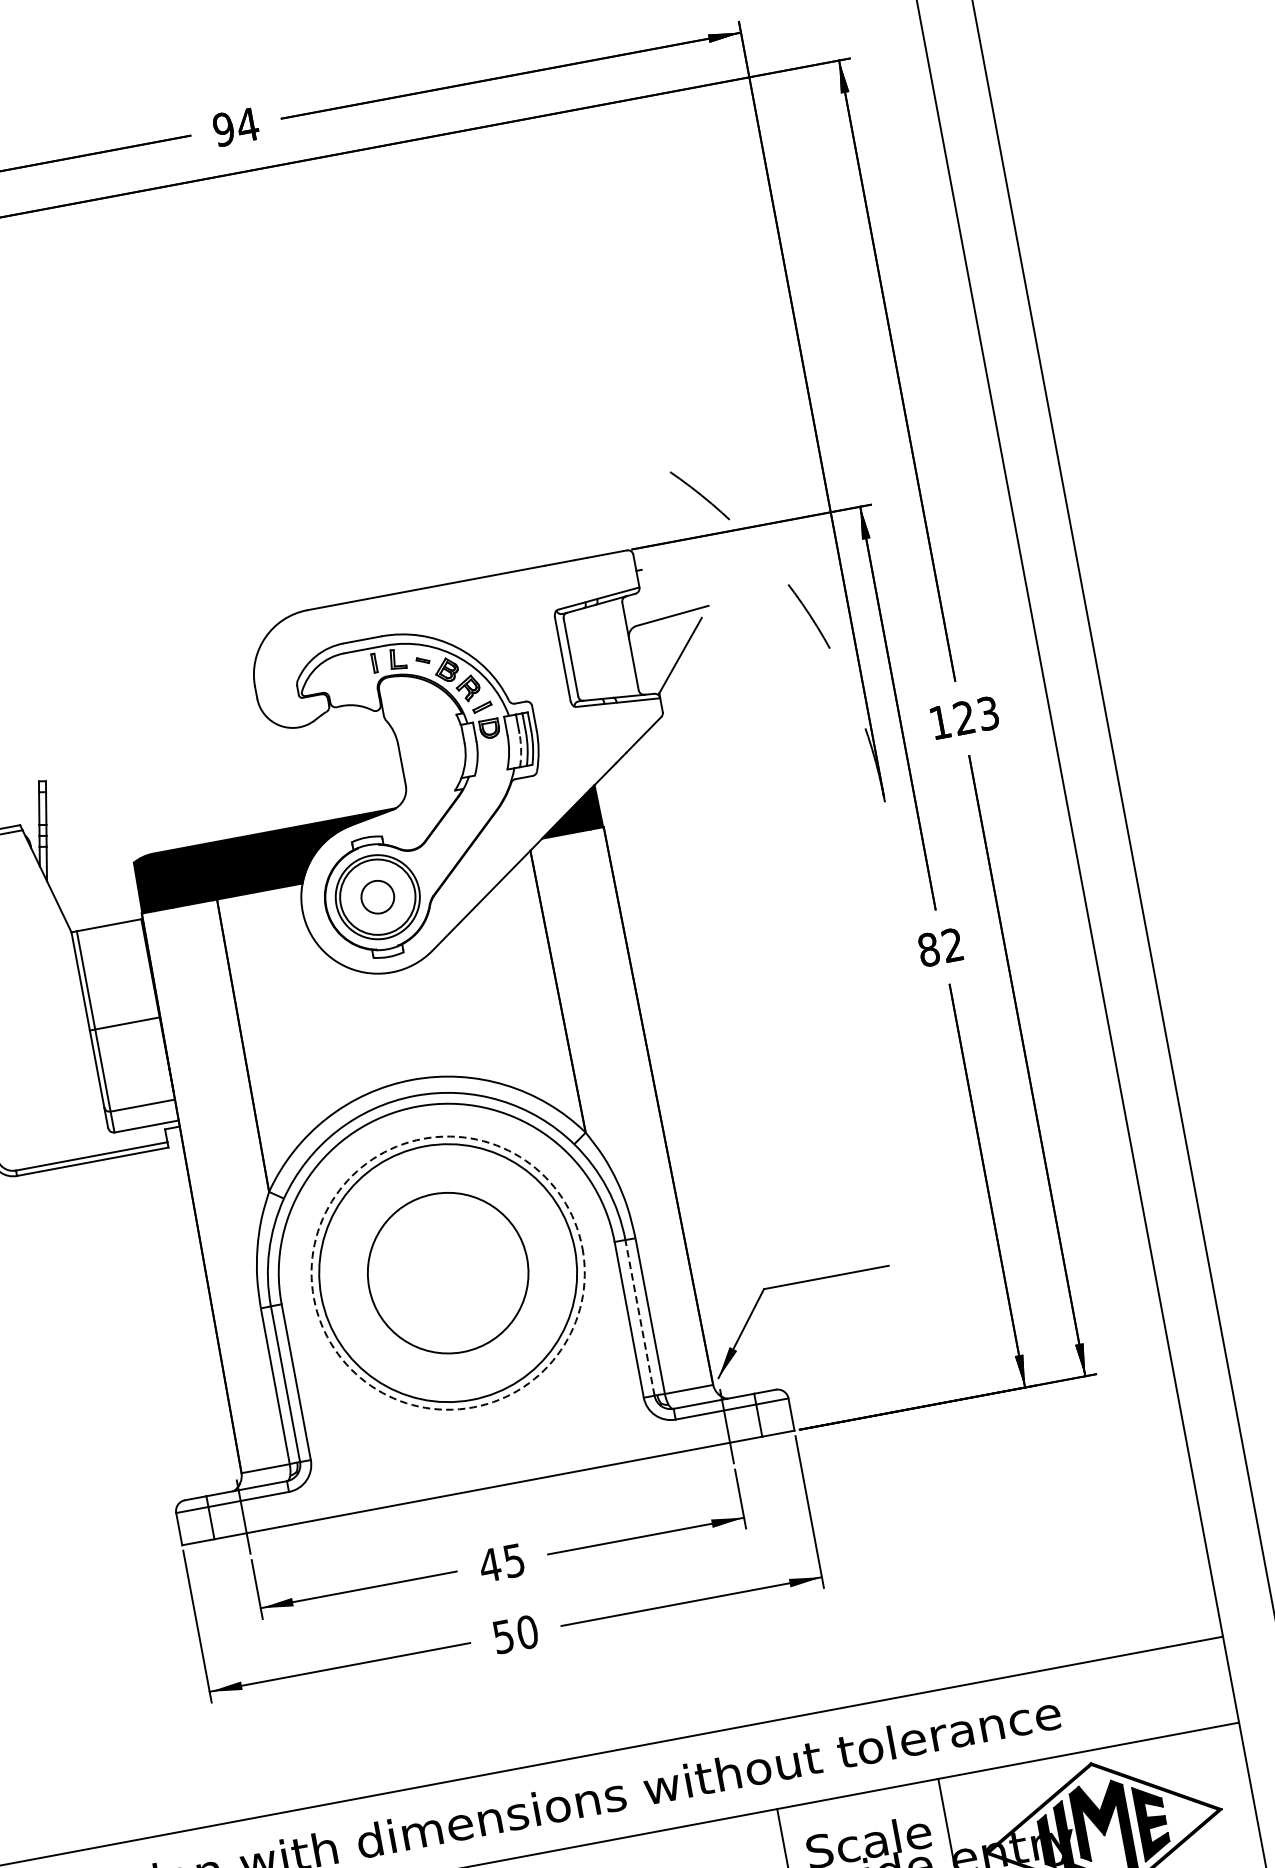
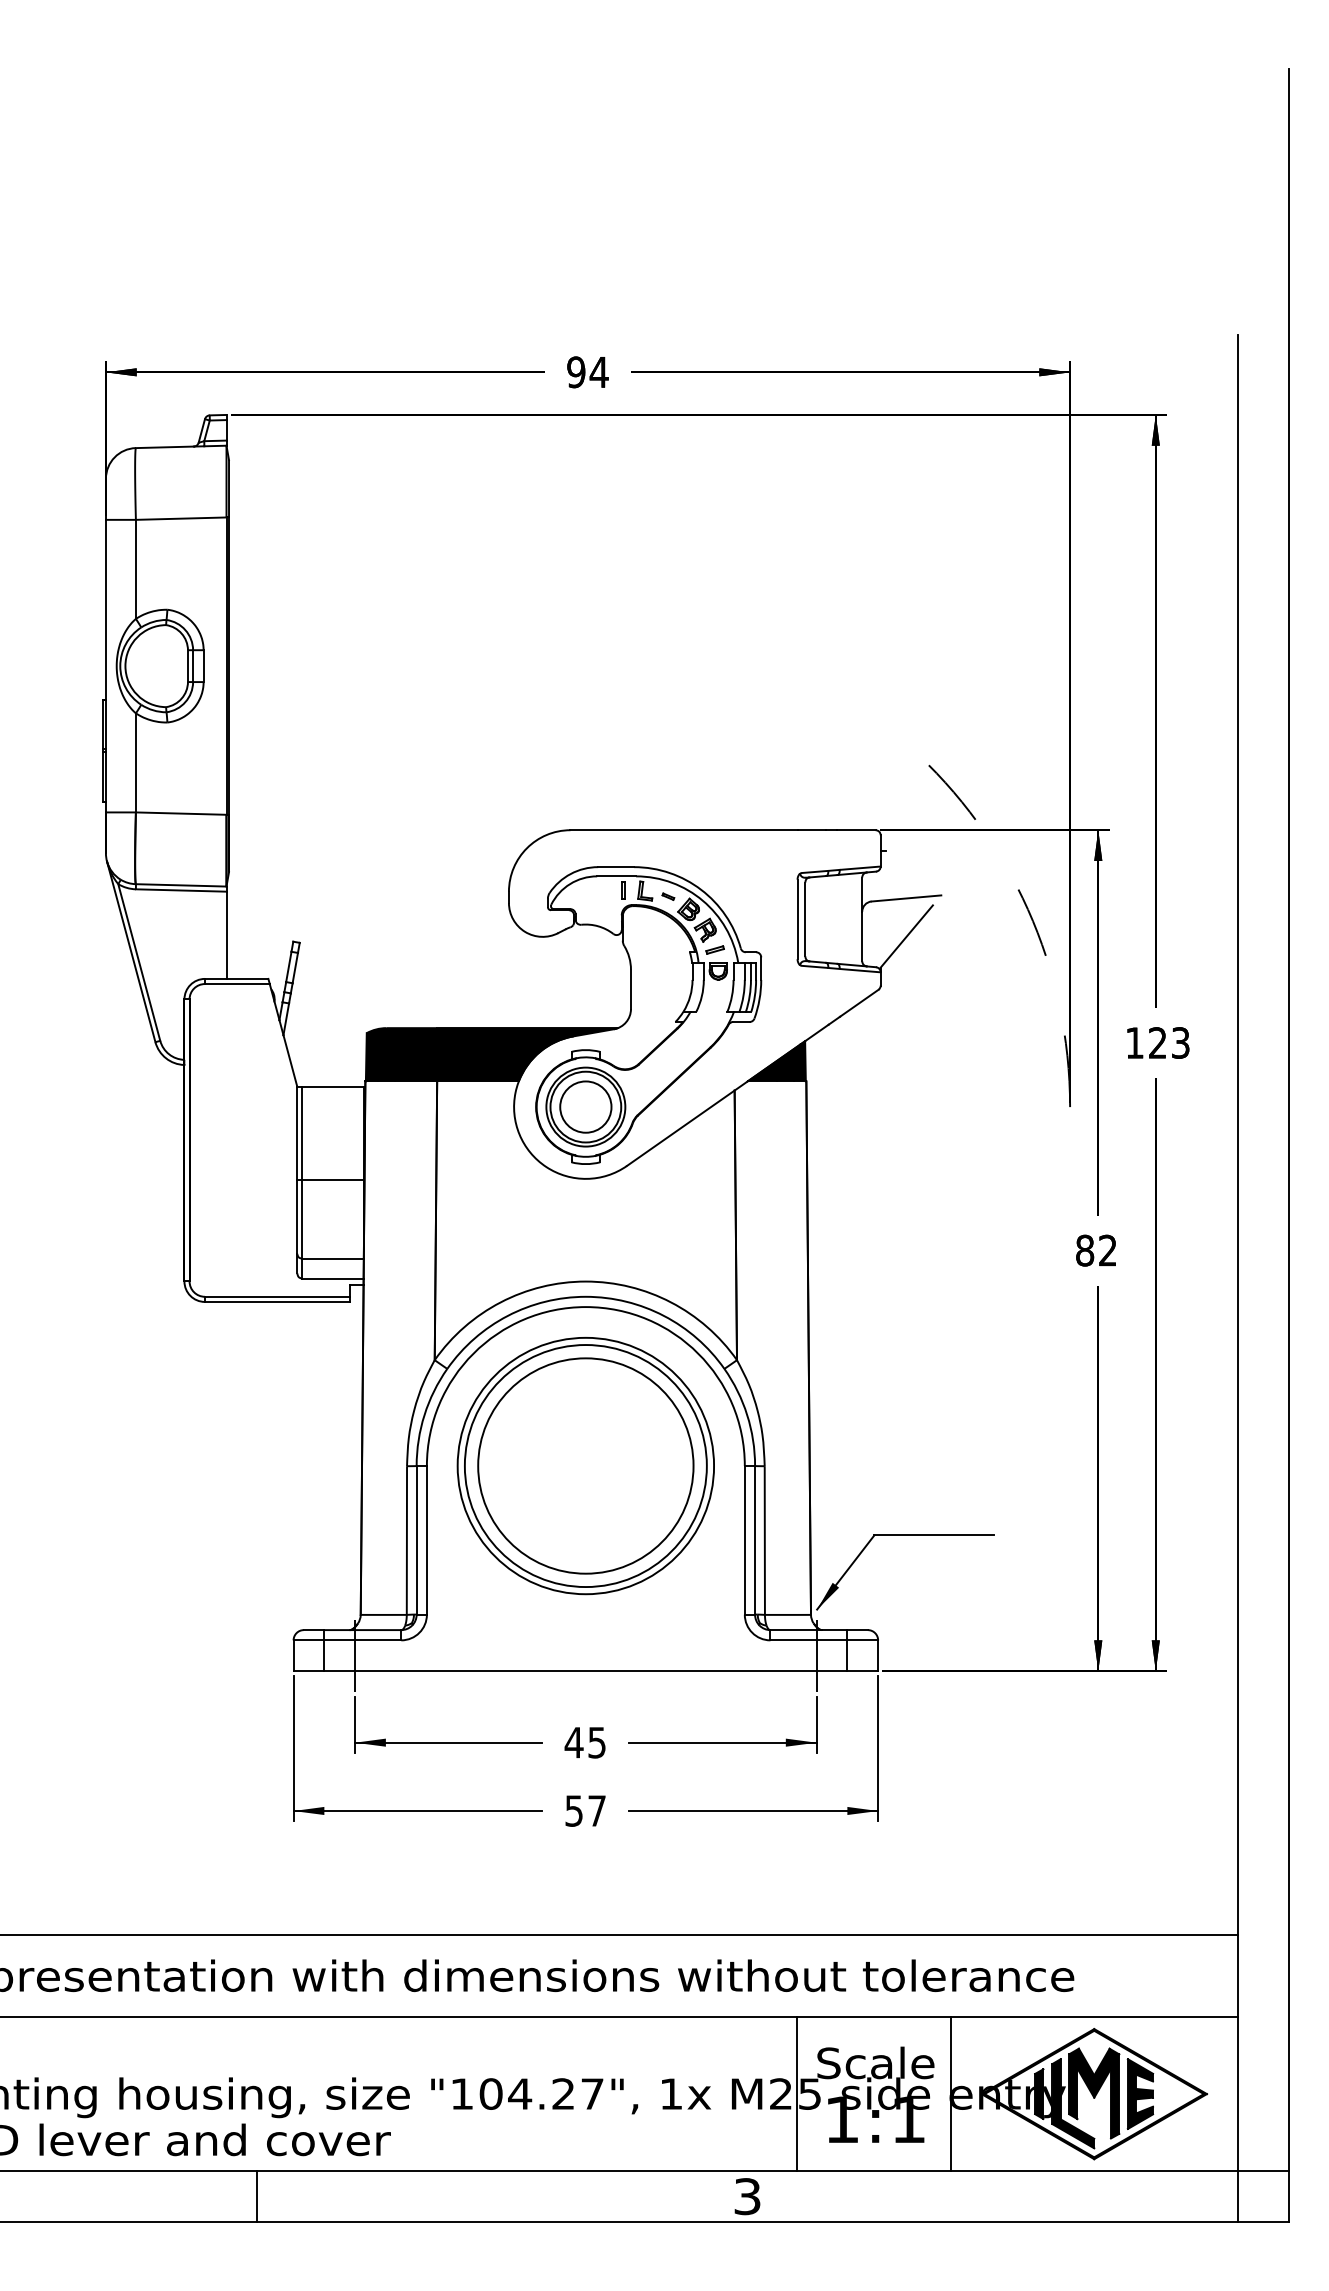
arc: (521, 750) -> (743, 996), dashed -> solid
circle: (377, 896) -> (585, 1106), size x1.67
circle: (447, 1272) -> (585, 1465), dashed -> solid
circle: (447, 1272) -> (585, 1465), size x1.43
line: (640, 1316) -> (755, 1539), dashed -> solid
text: (527, 1631) -> (597, 1810), 50 -> 57

